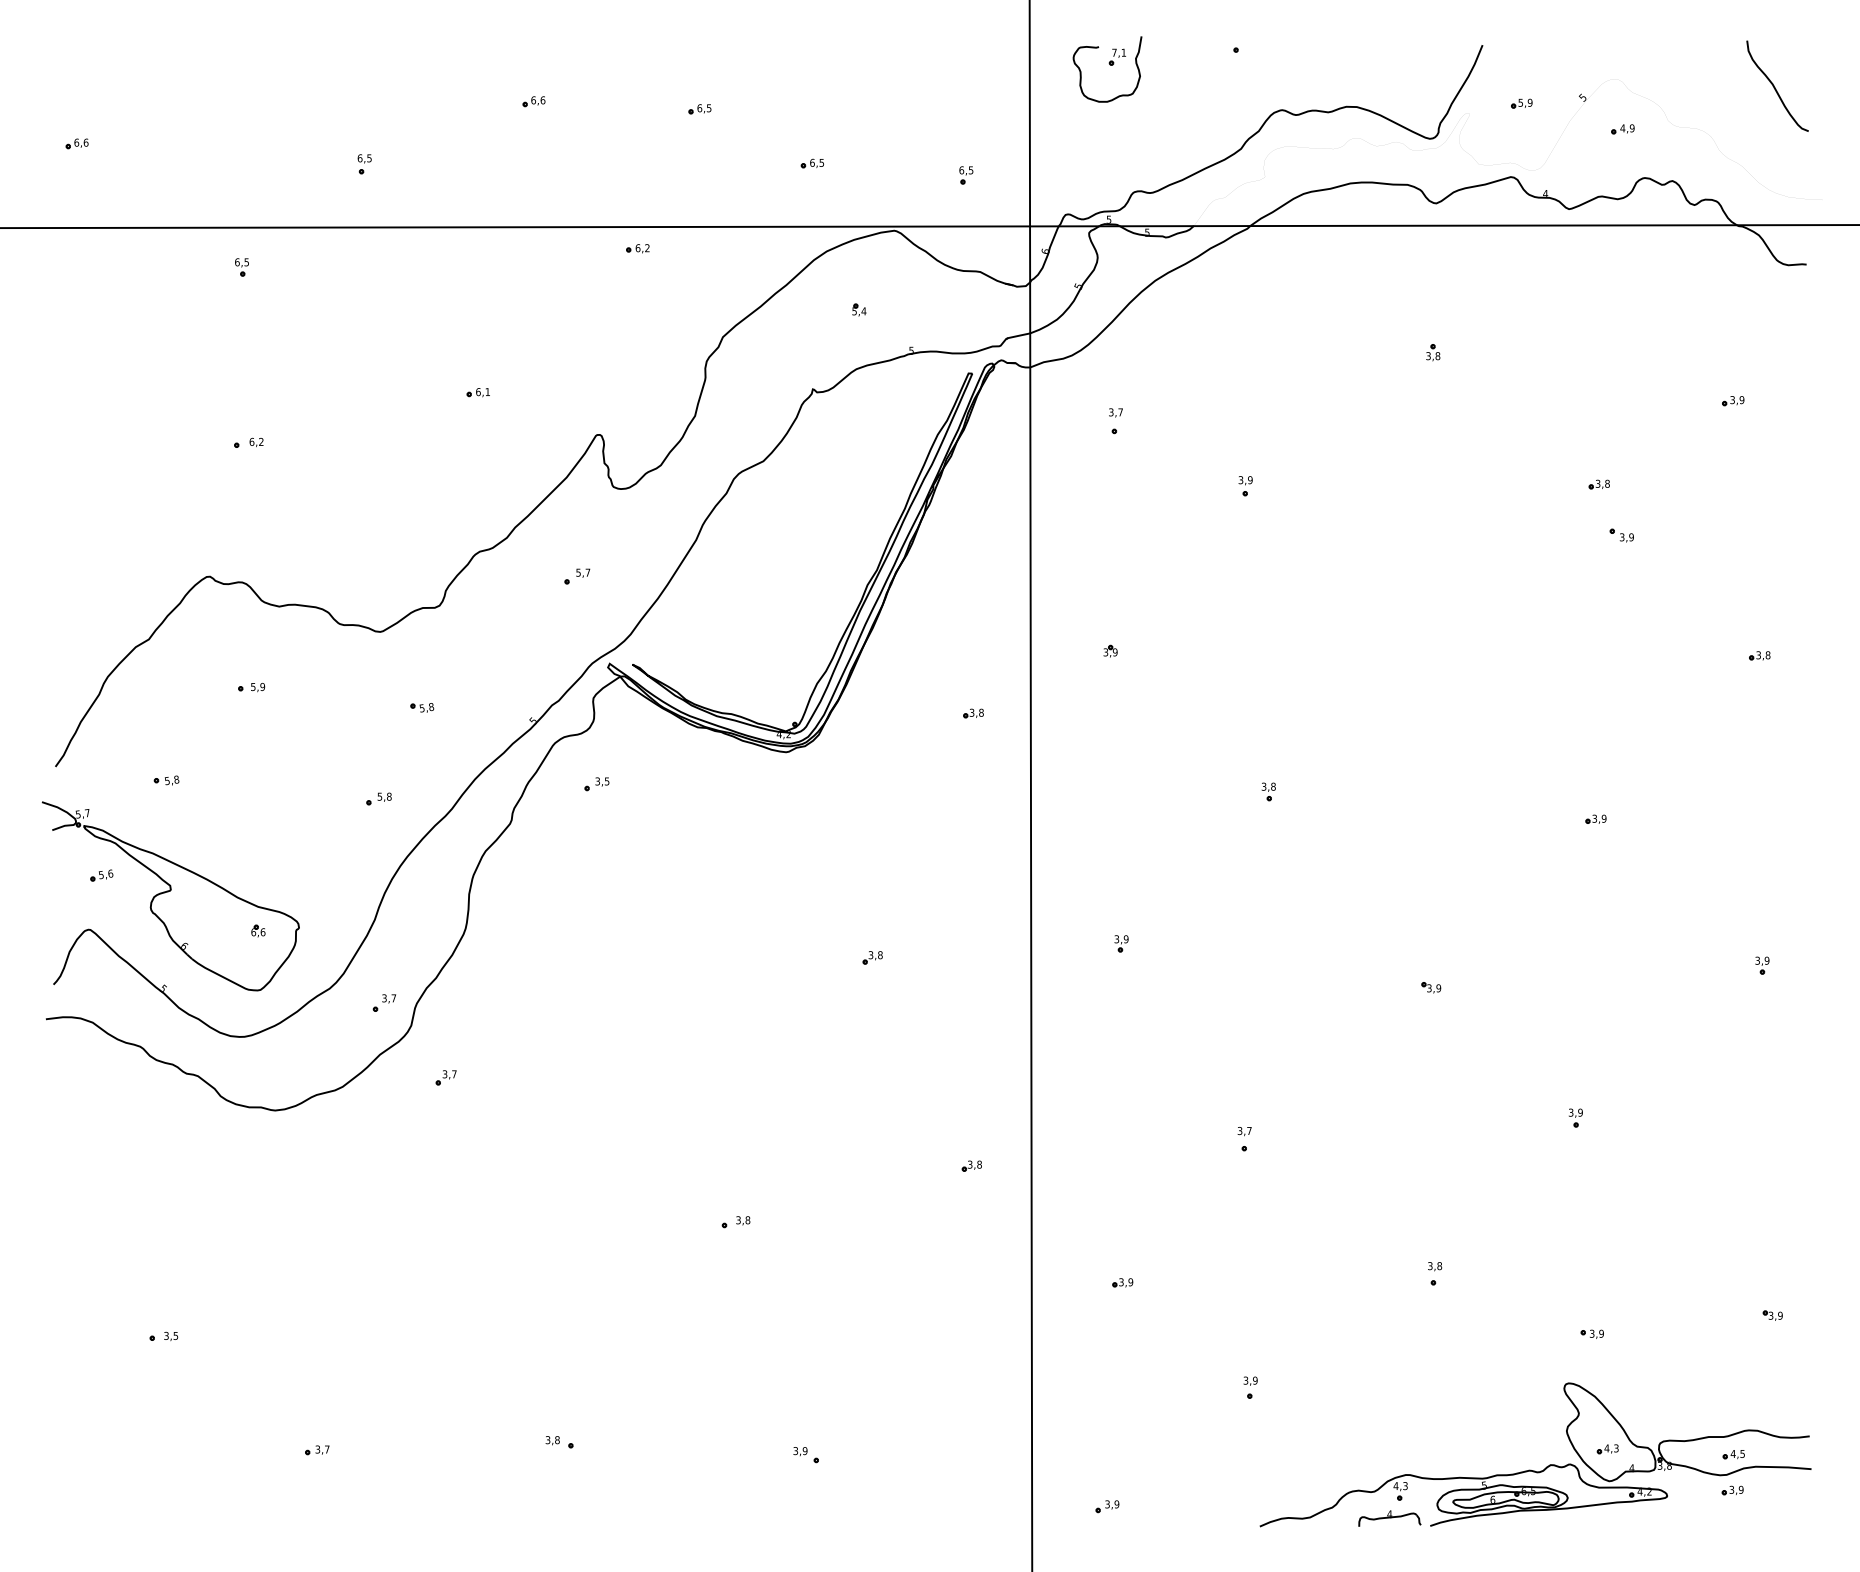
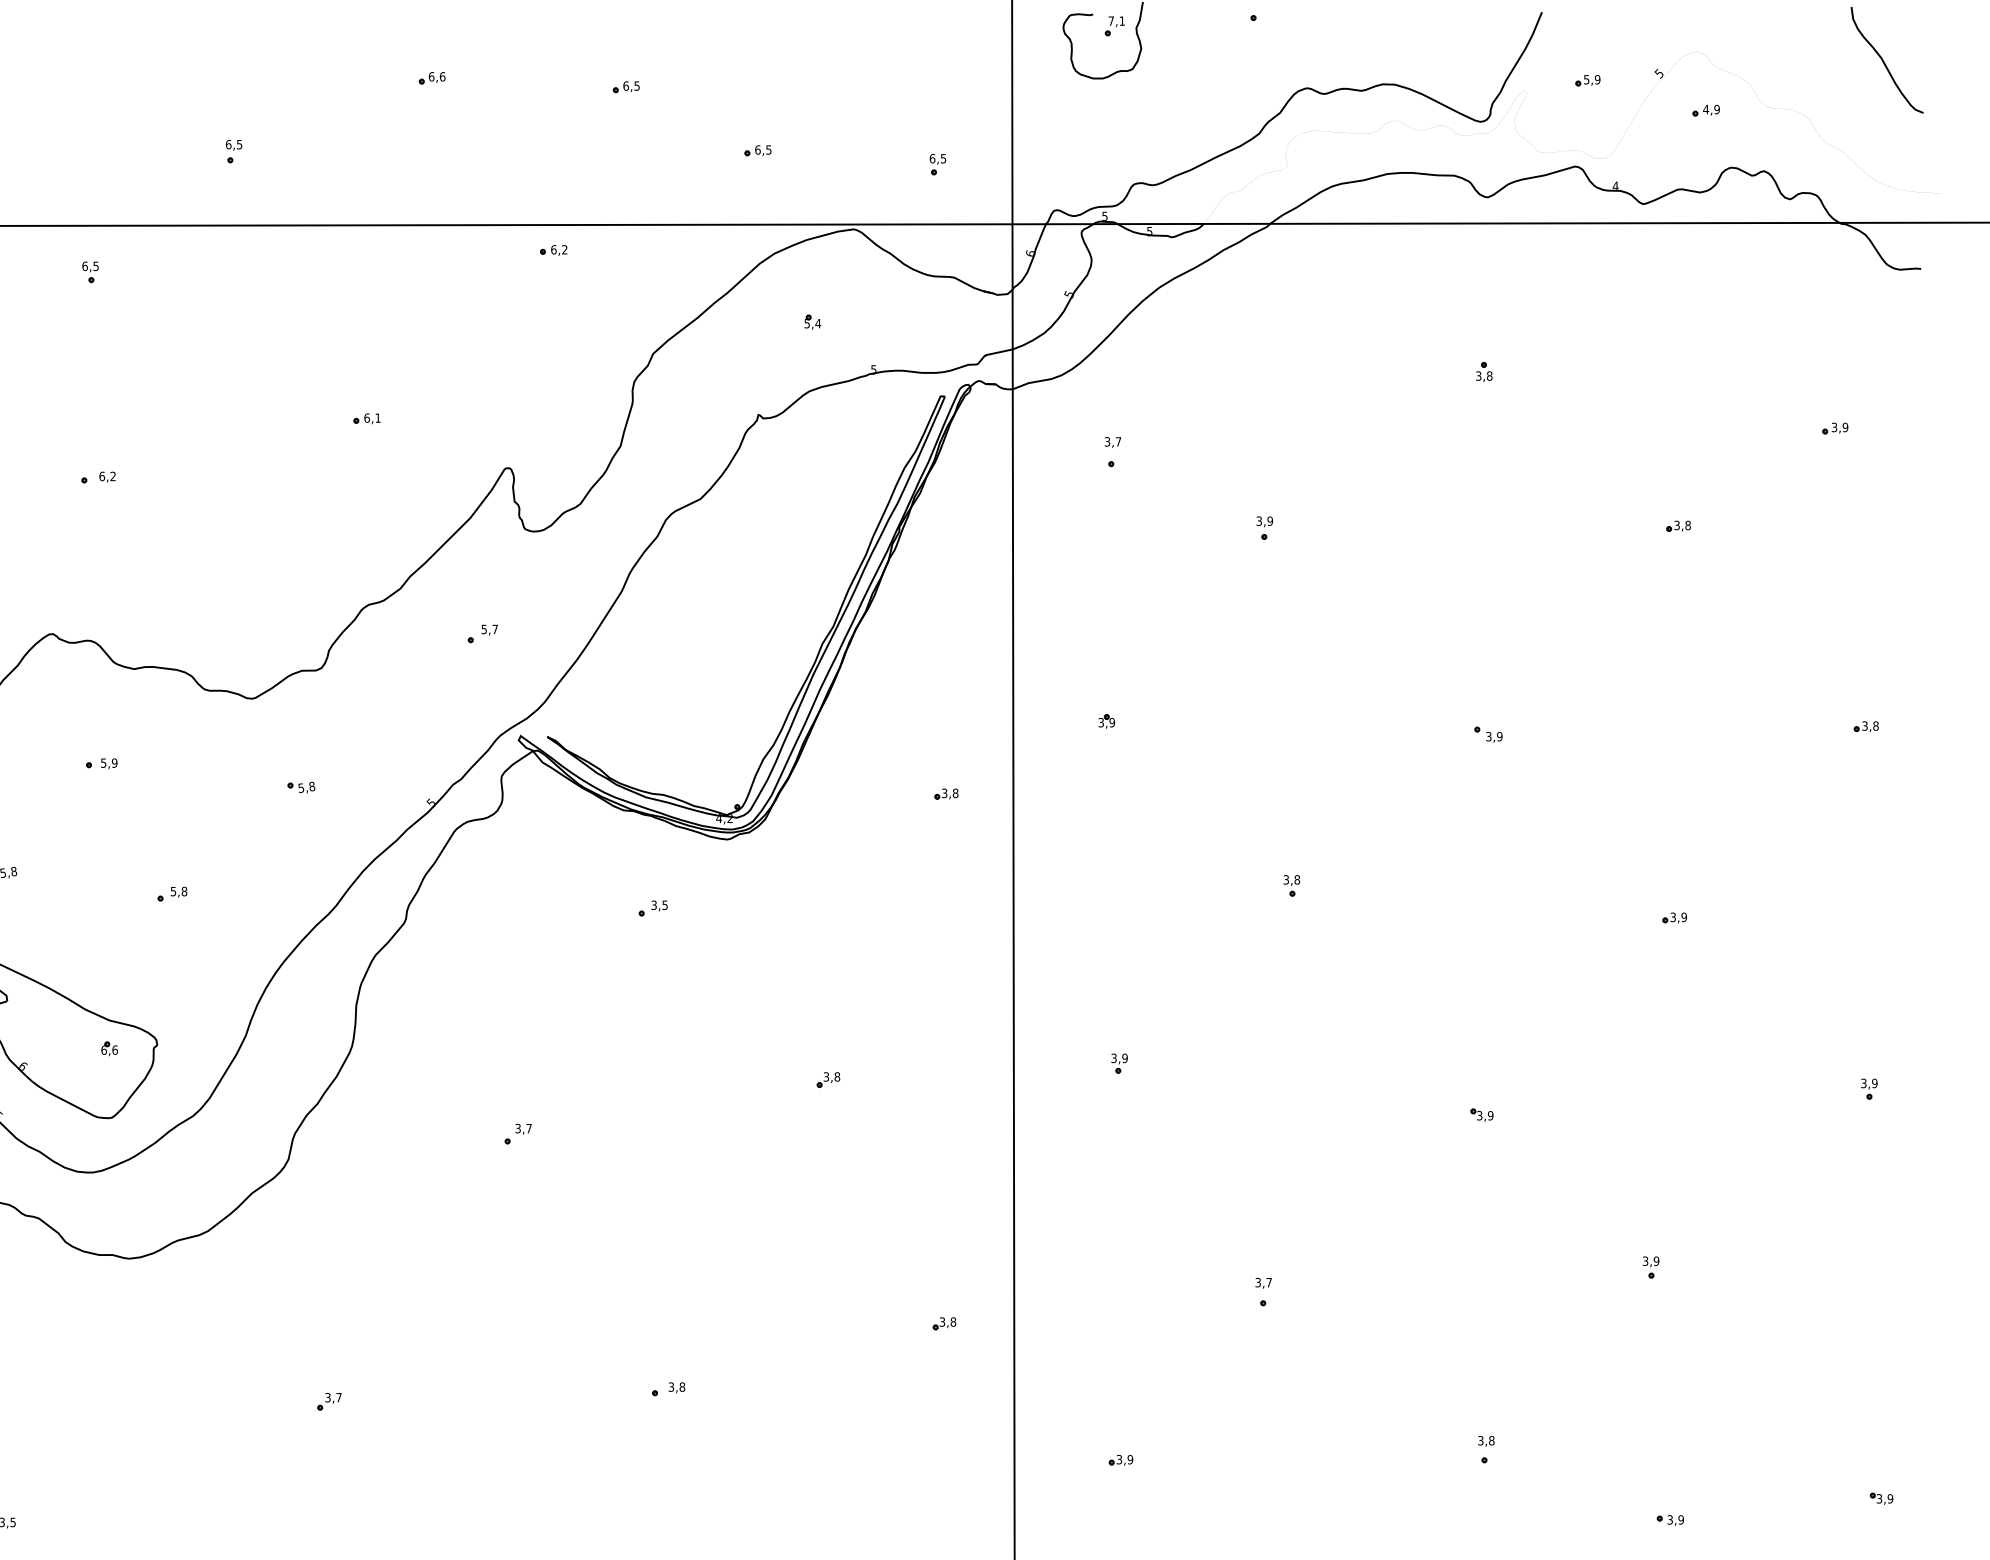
part: (1621, 535) -> (1488, 734), moved
part: (596, 784) -> (652, 908), moved
part: (378, 798) -> (171, 893), moved
part: (384, 1002) -> (518, 1133), moved
part: (445, 1077) -> (328, 1401), moved

